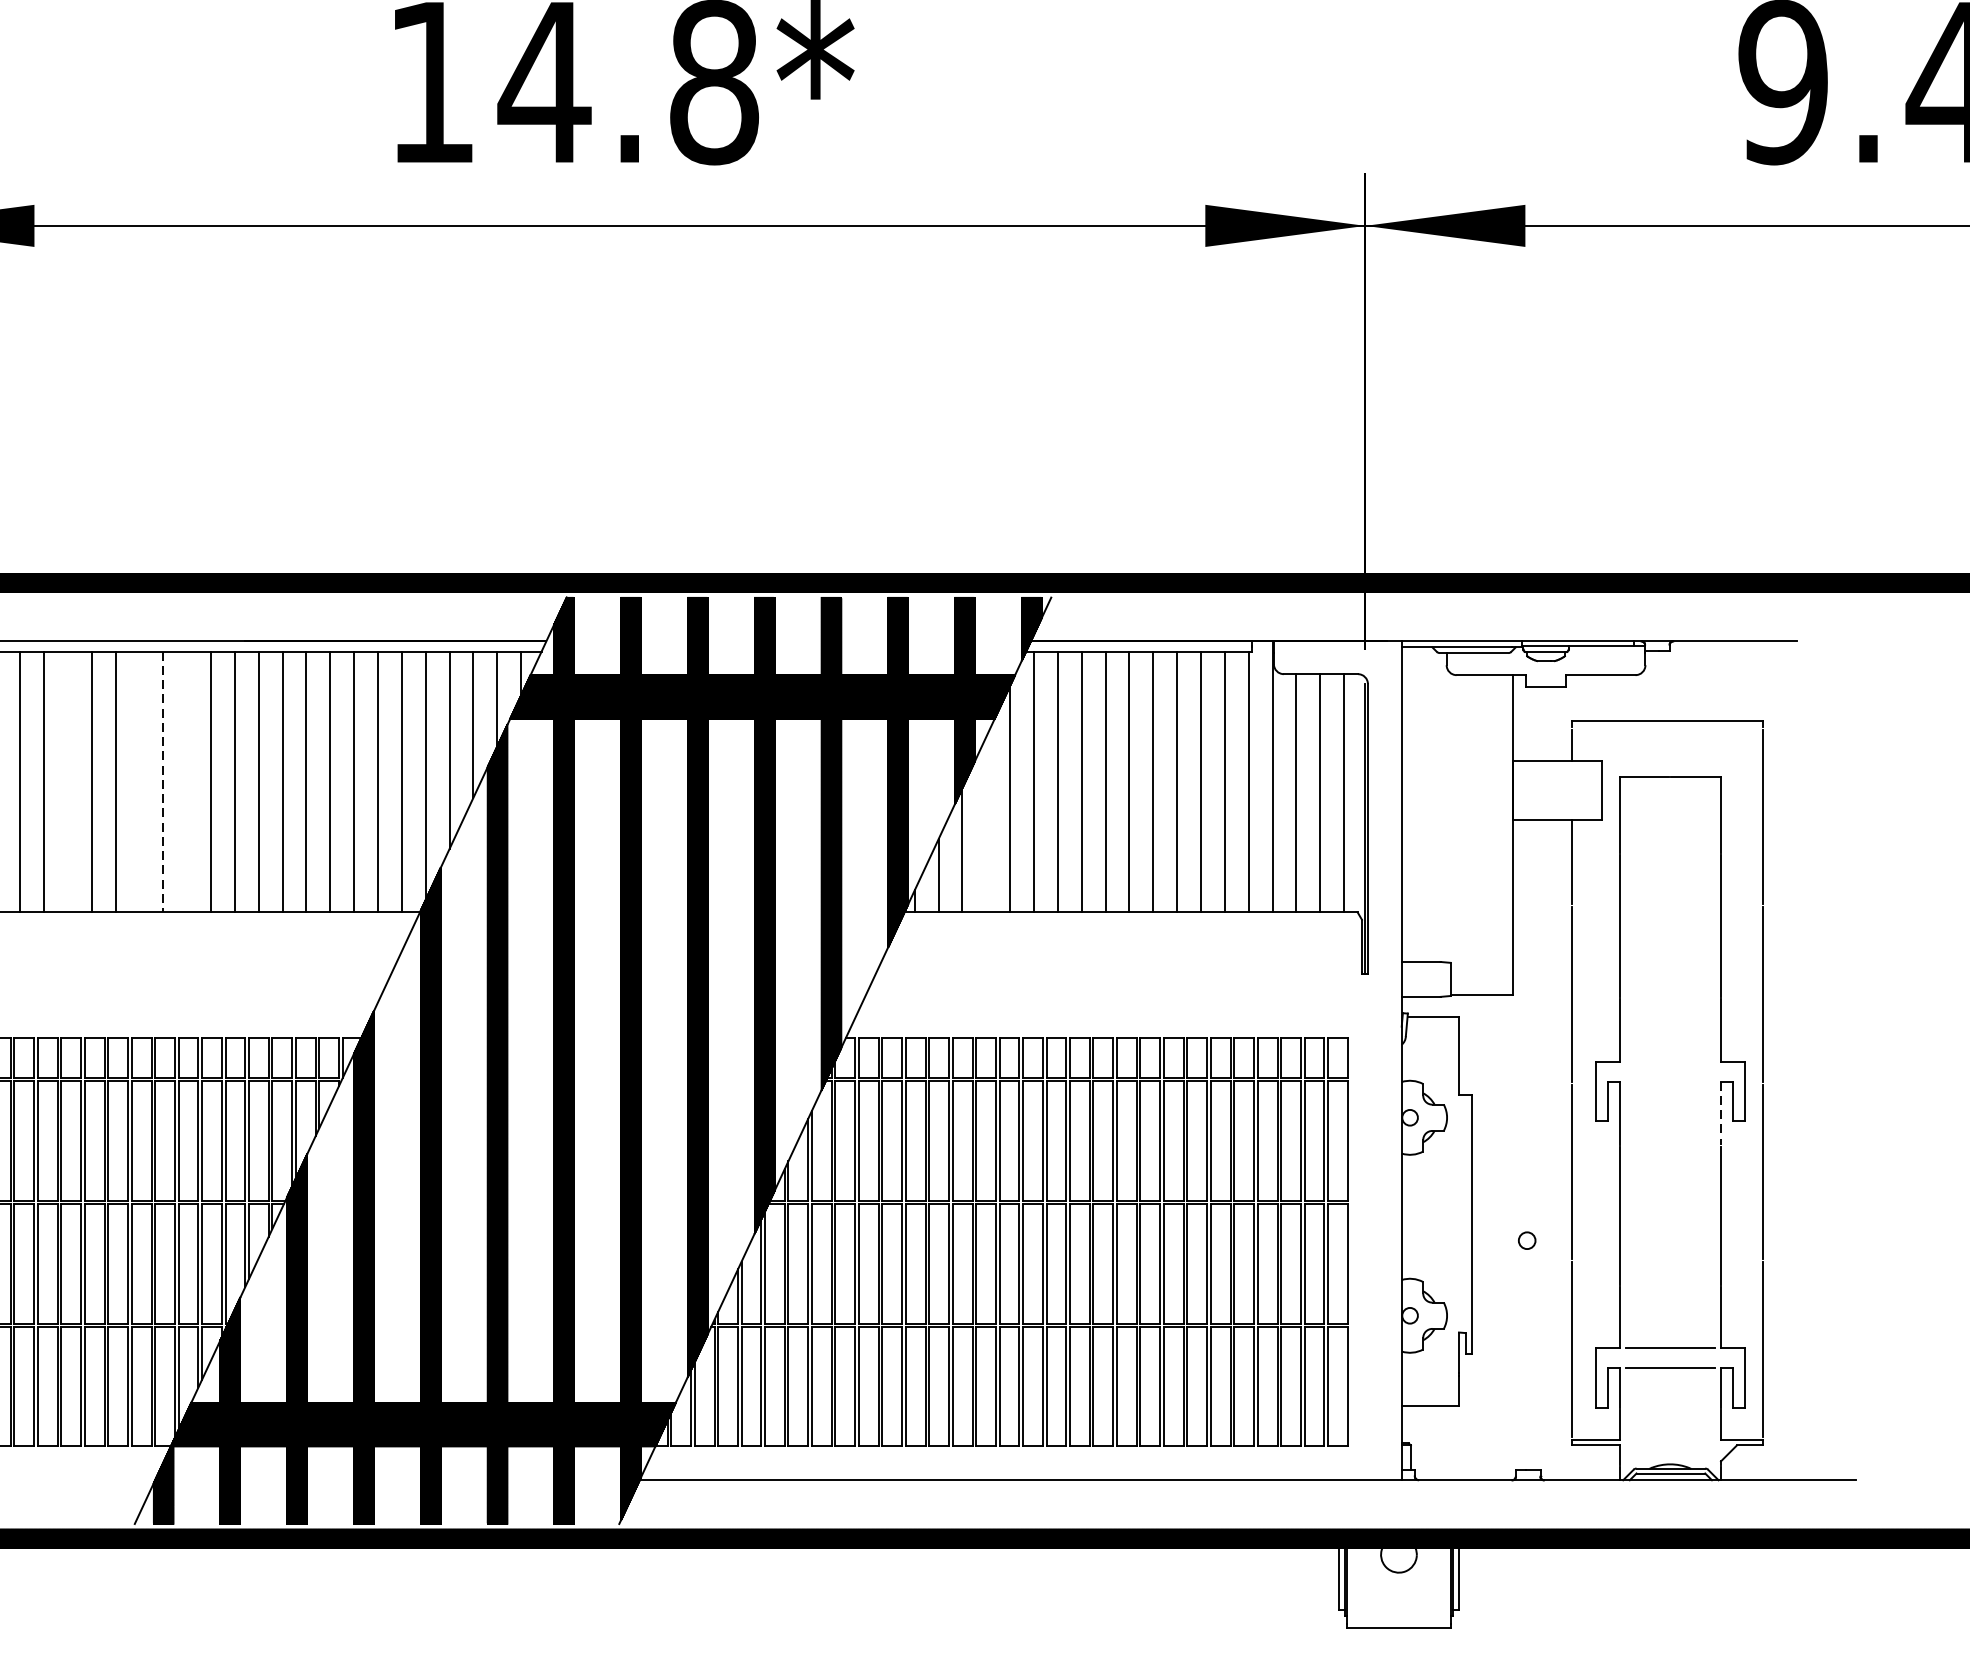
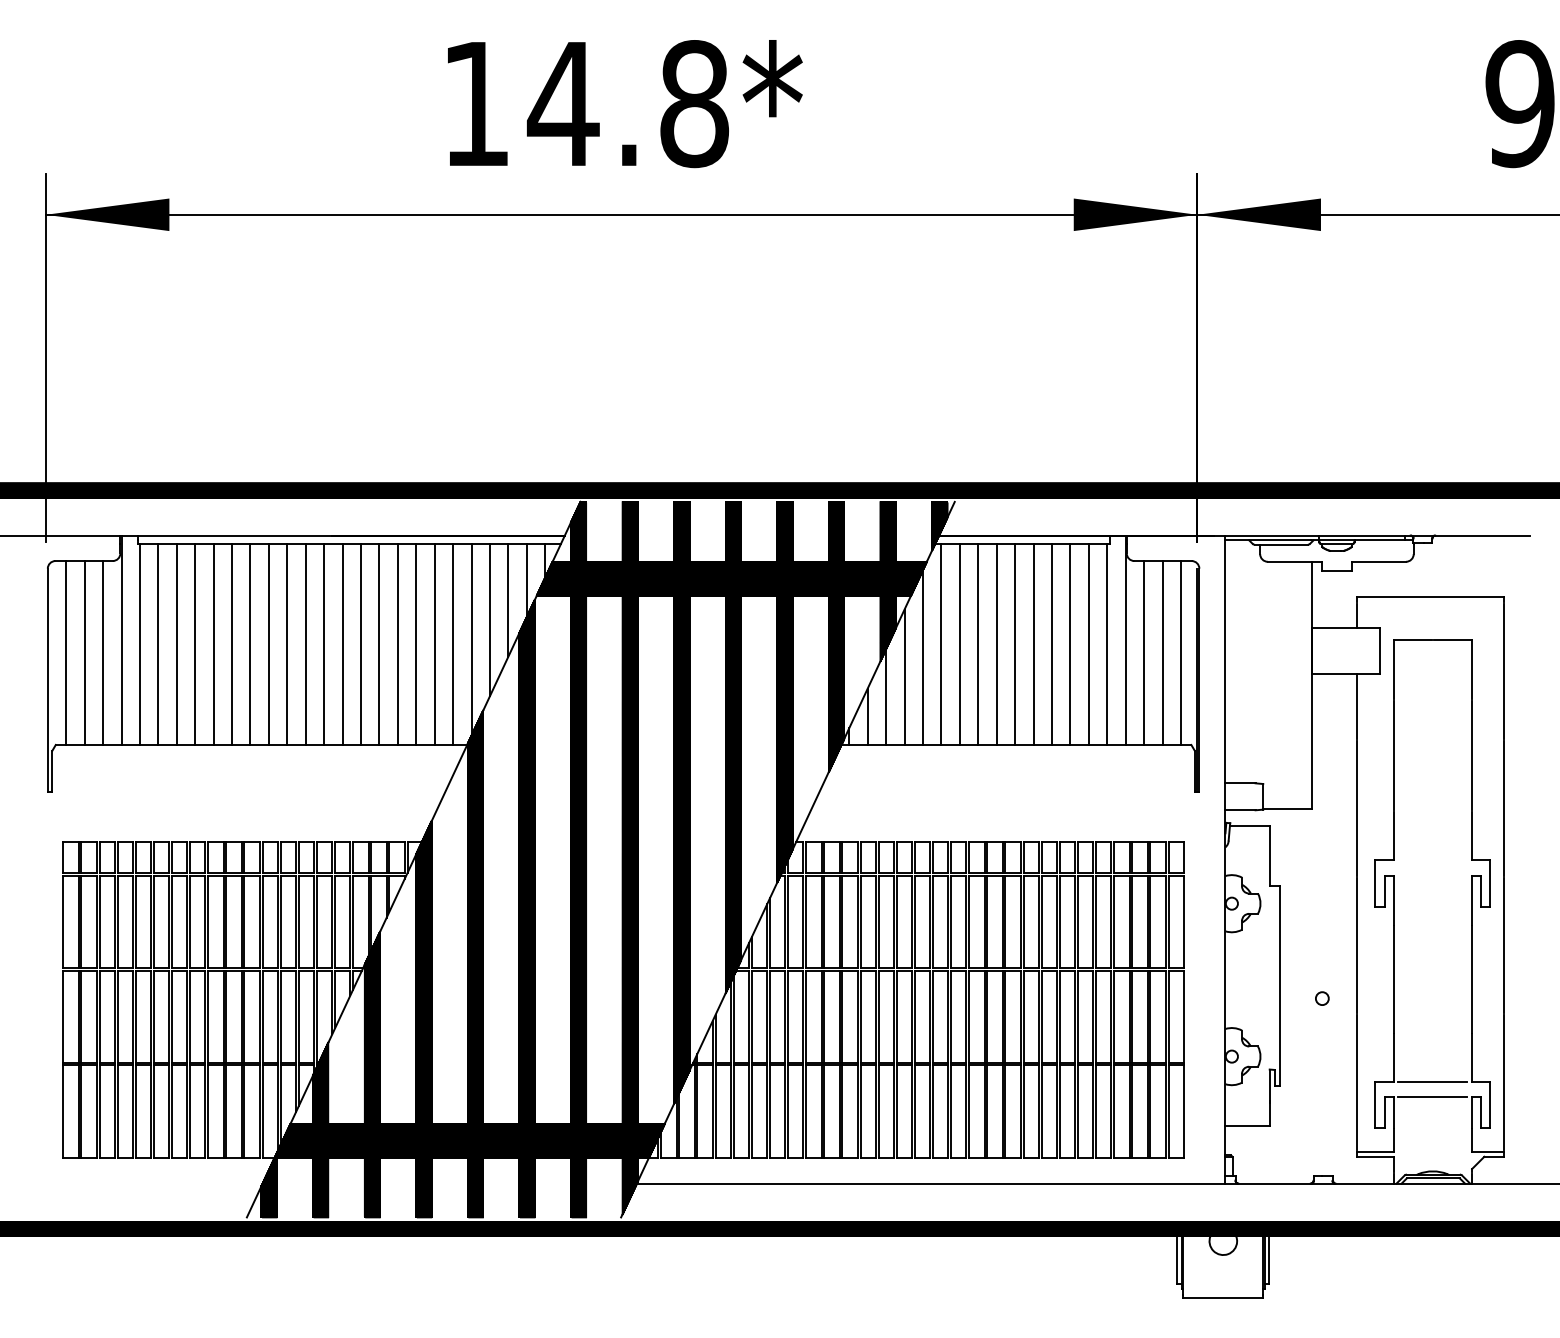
line: (68, 780) -> (195, 643), added
line: (139, 780) -> (250, 643), added
line: (187, 780) -> (287, 643), added
line: (162, 782) -> (268, 644), dashed -> solid
line: (986, 823) -> (904, 676), added
line: (1721, 1113) -> (1472, 900), dashed -> solid

